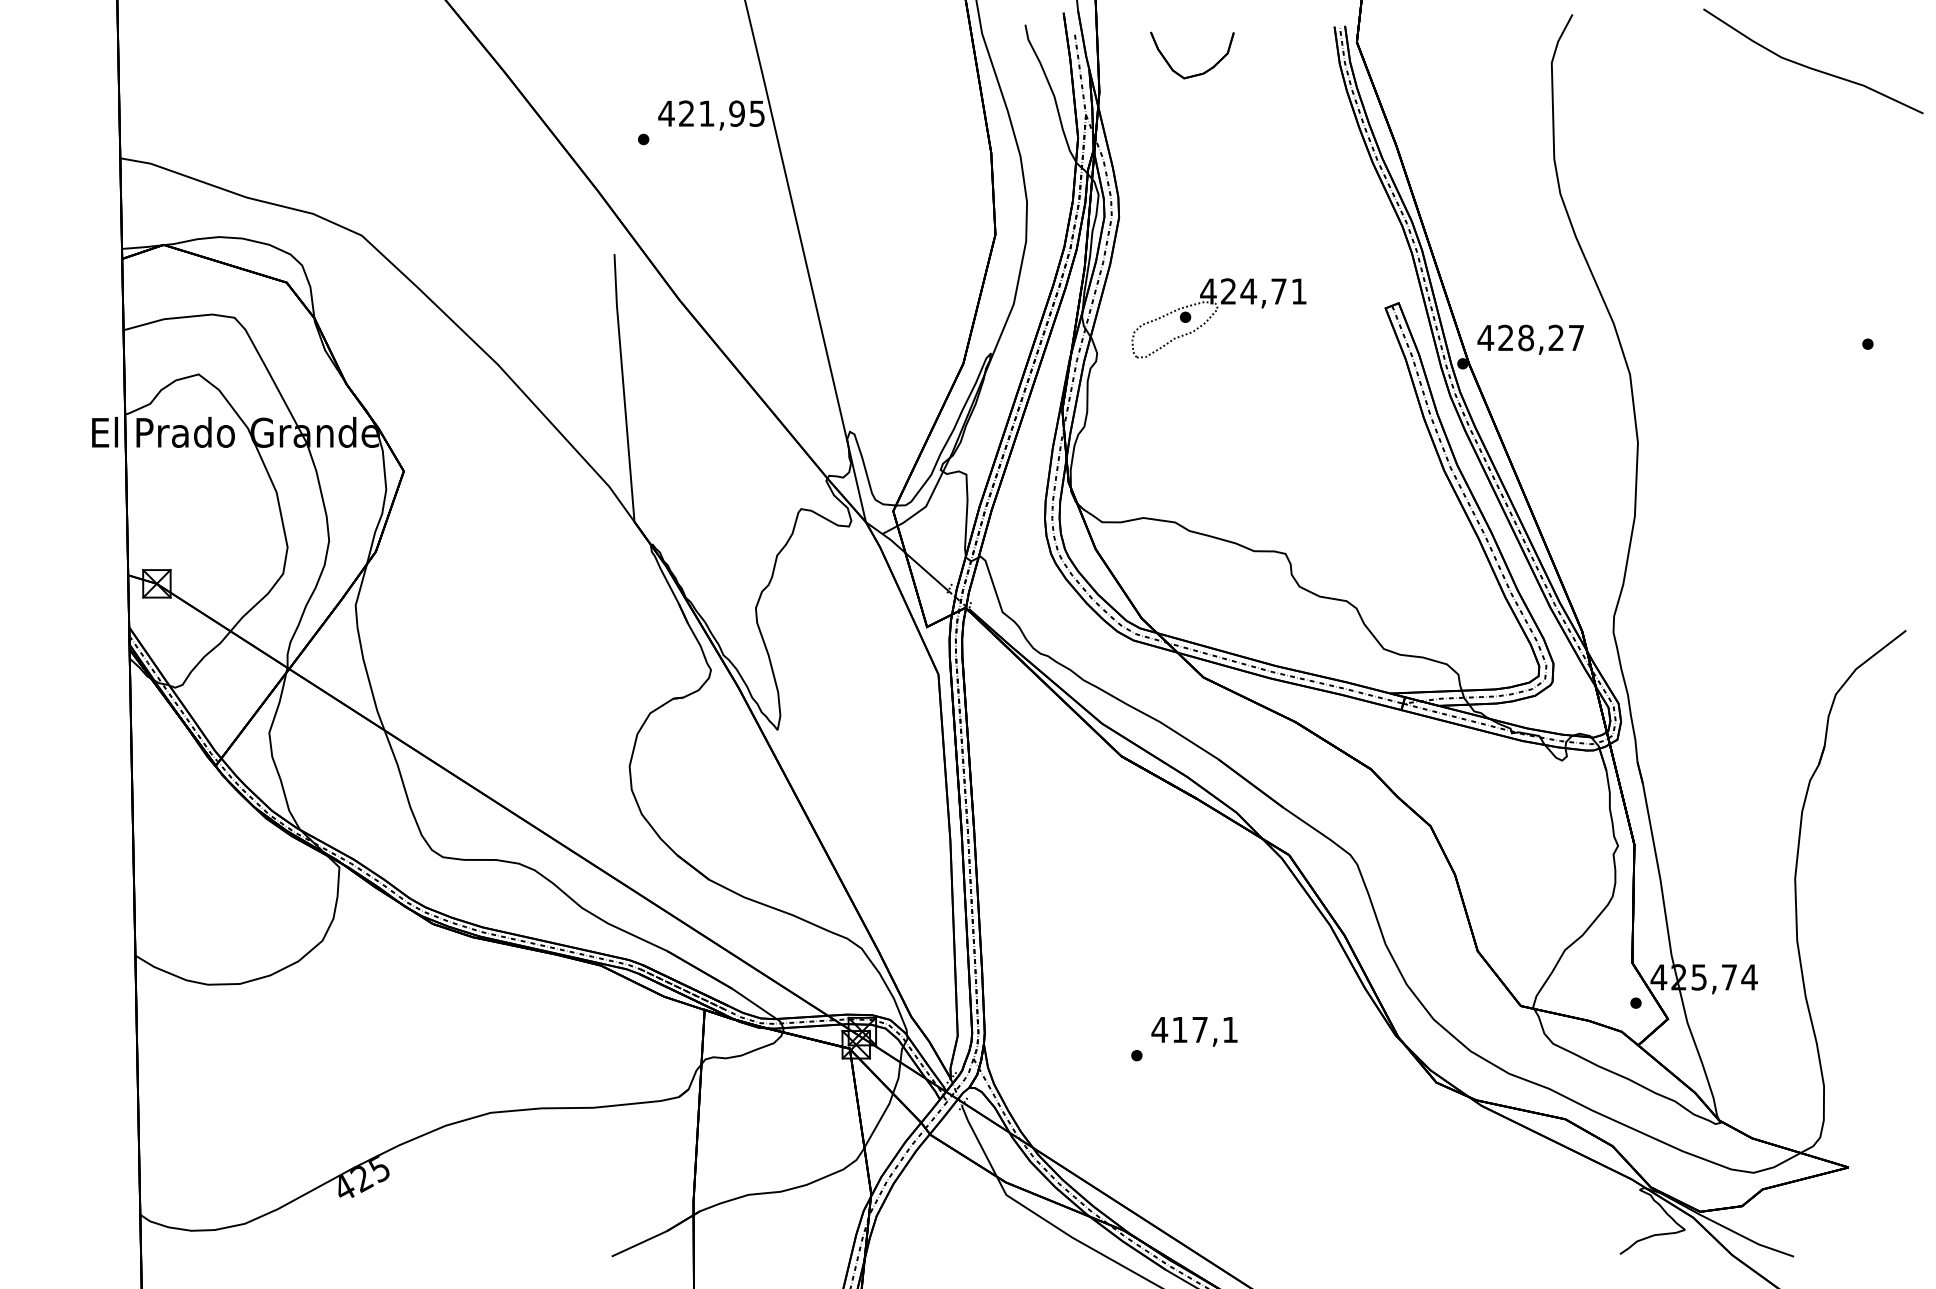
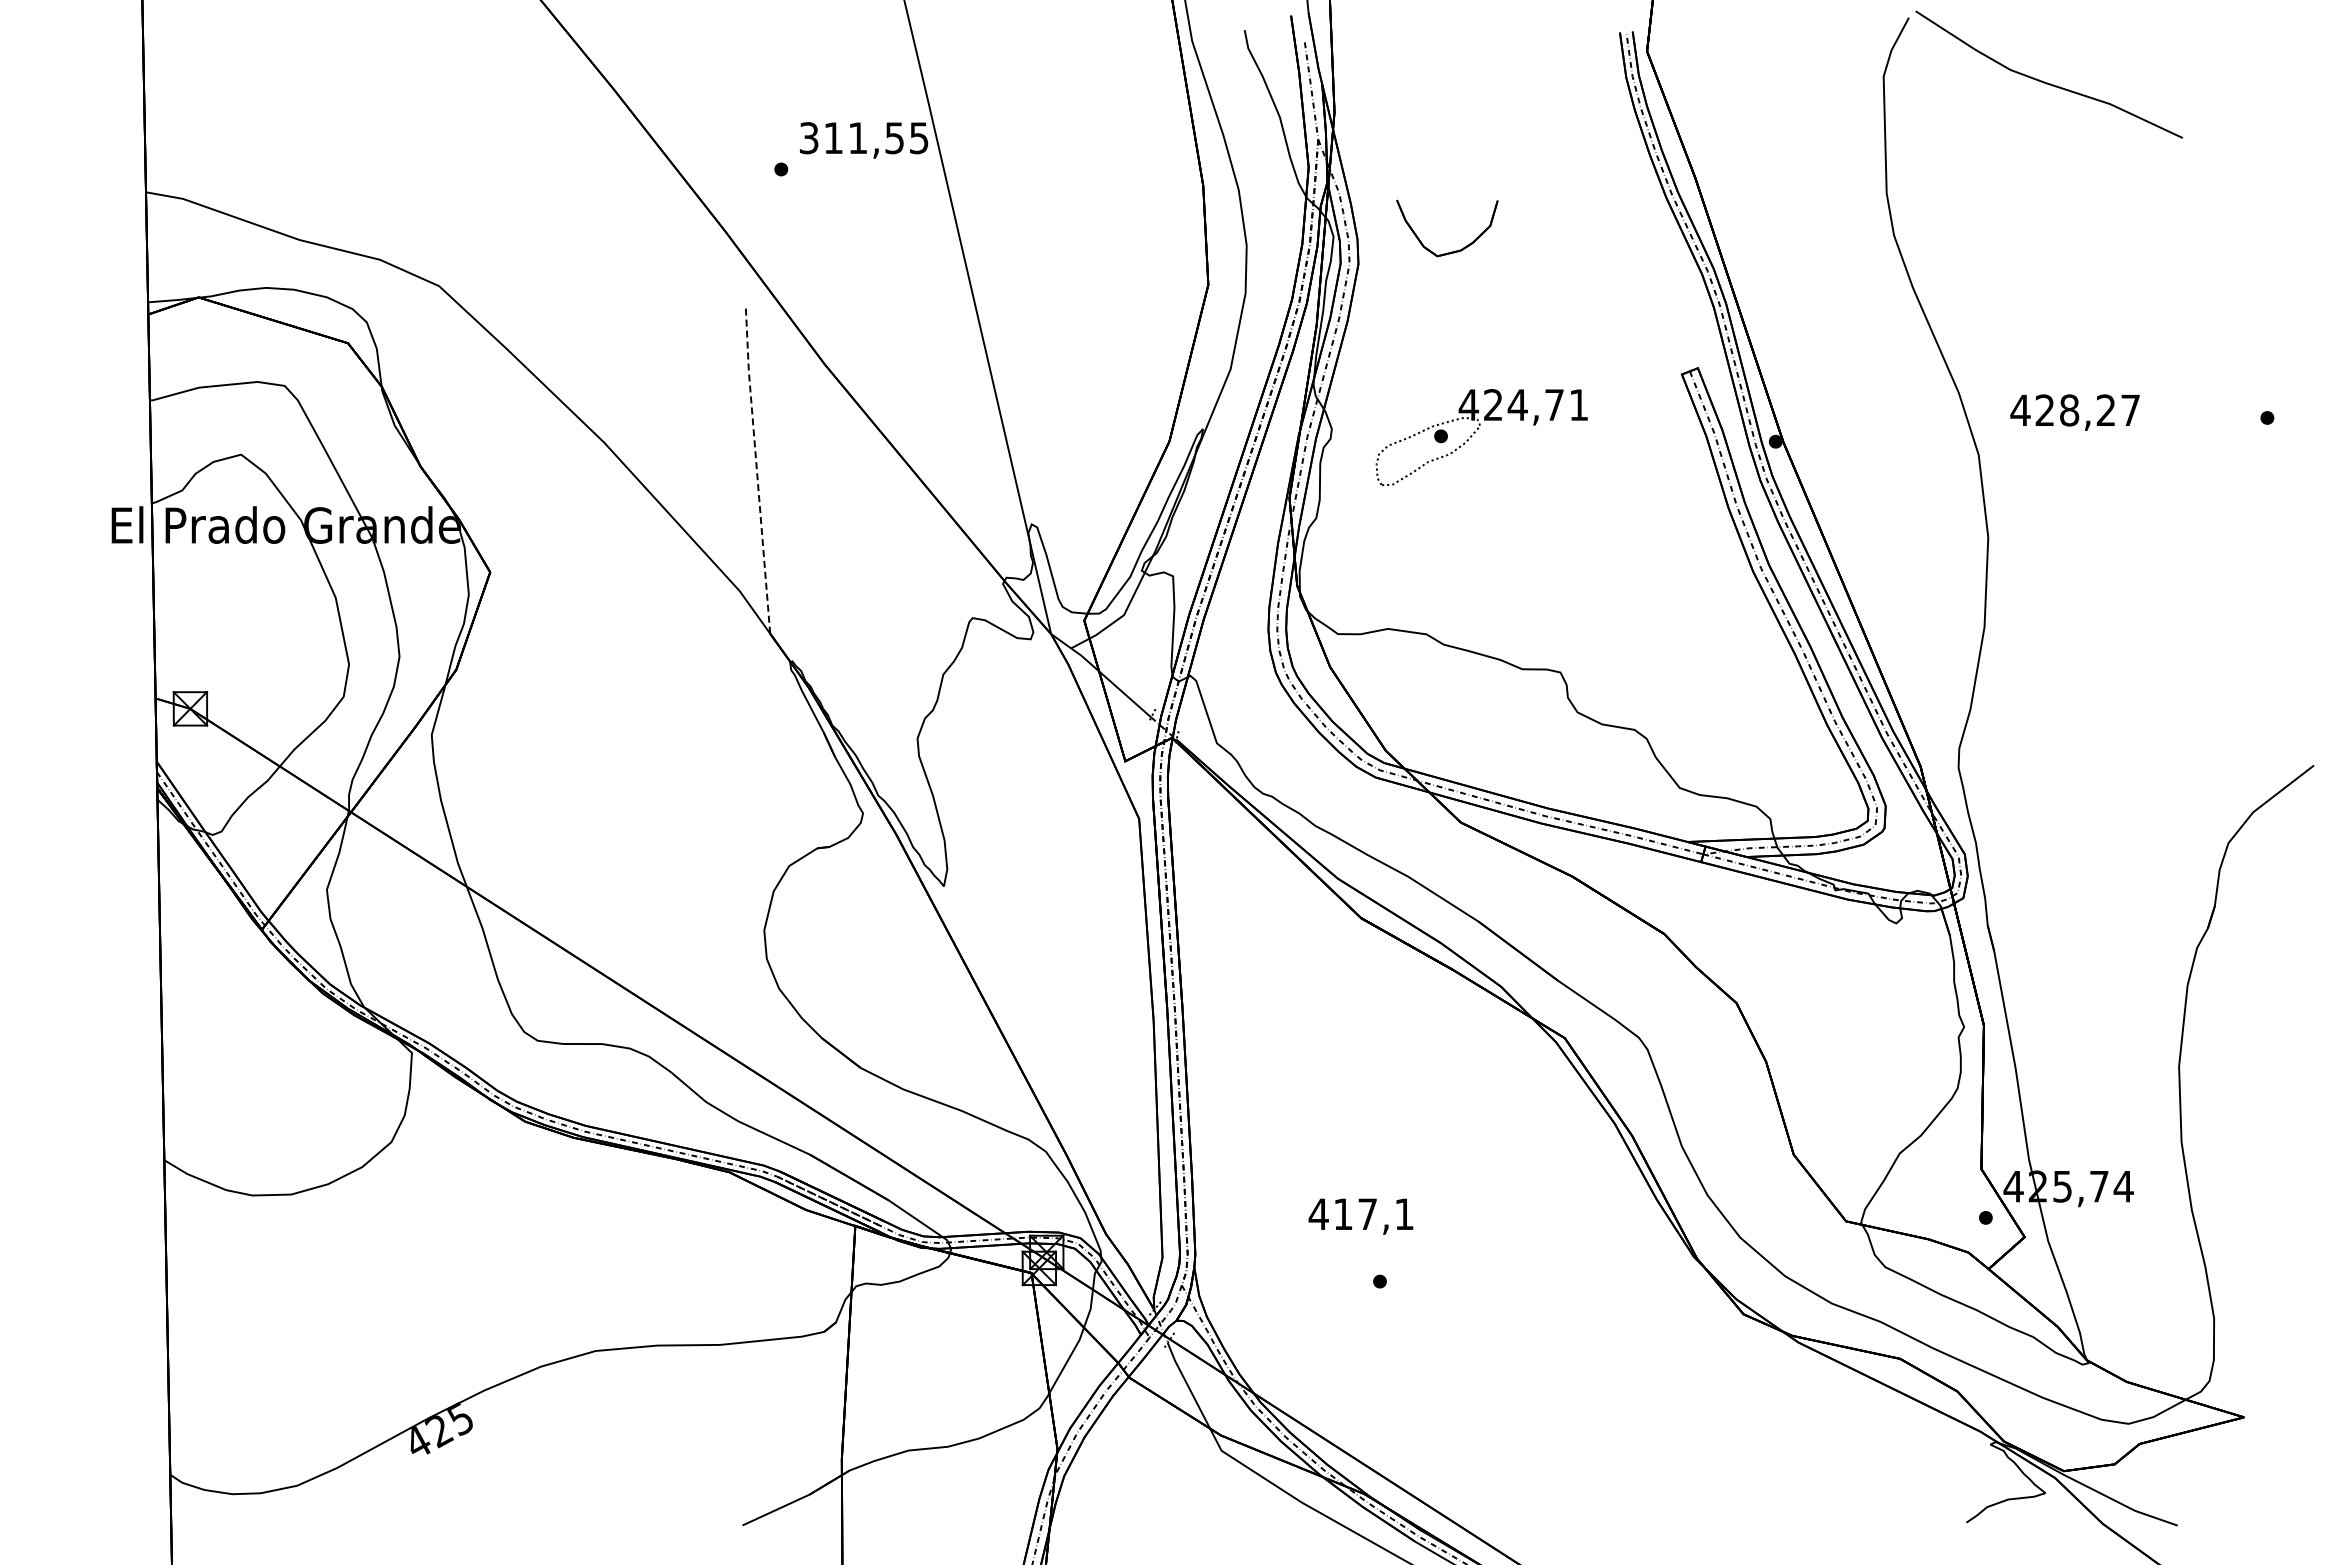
curve: (1809, 67) -> (2044, 81), moved
part: (1195, 74) -> (1451, 251), moved
text: (701, 113) -> (851, 138), 421,95 -> 311,55
part: (1213, 314) -> (1475, 433), moved
text: (1530, 339) -> (2074, 412), moved
line: (623, 387) -> (756, 470), solid -> dashed
text: (1194, 1031) -> (1360, 1216), moved

